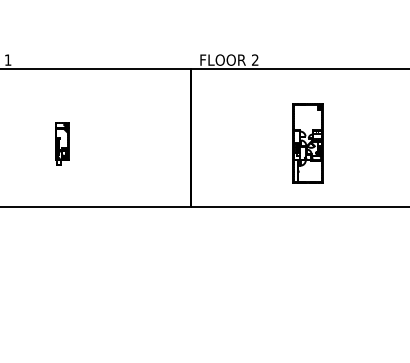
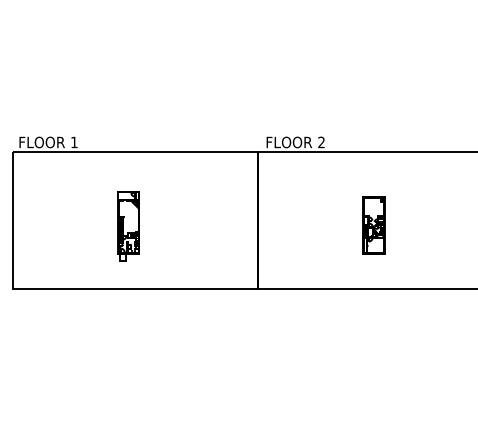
part: (307, 143) -> (373, 225), size x0.71
part: (62, 144) -> (128, 226), size x1.67

